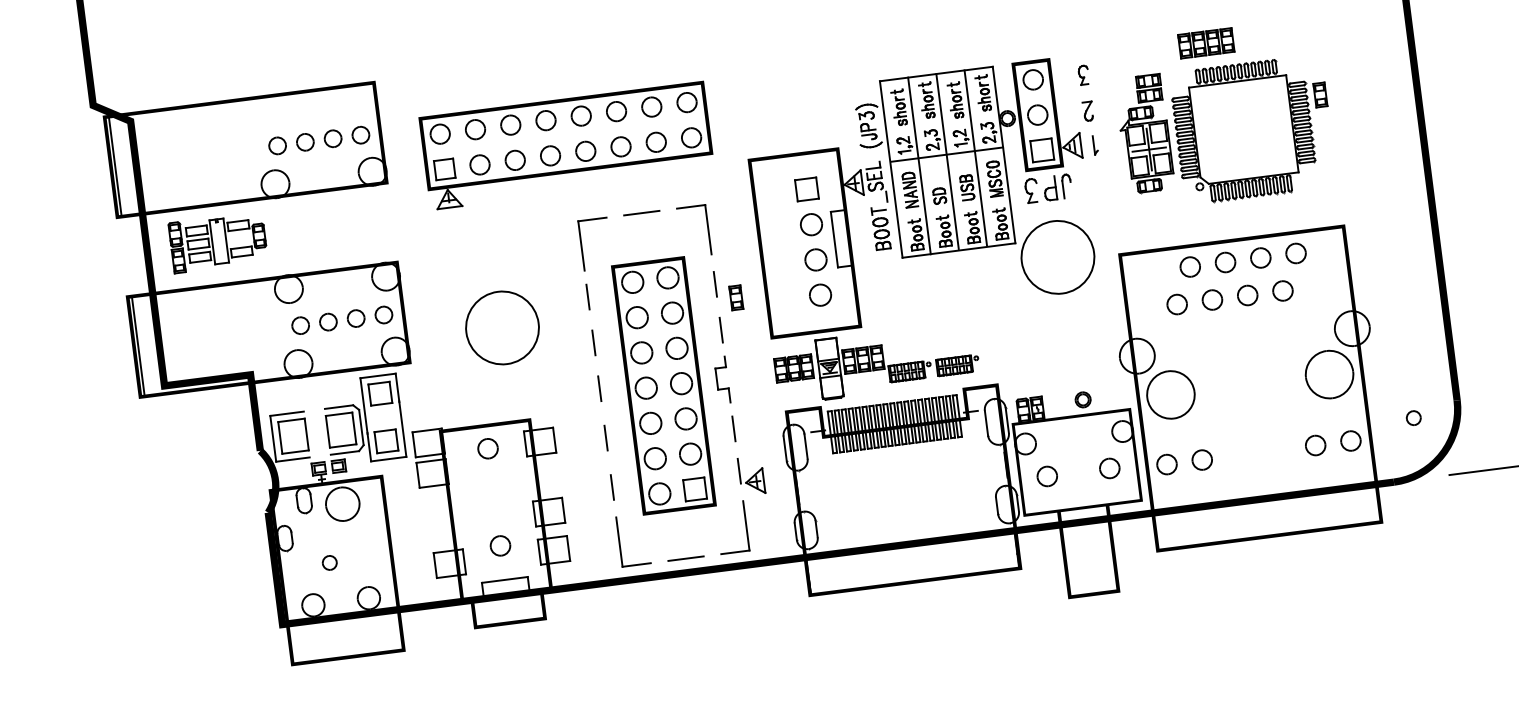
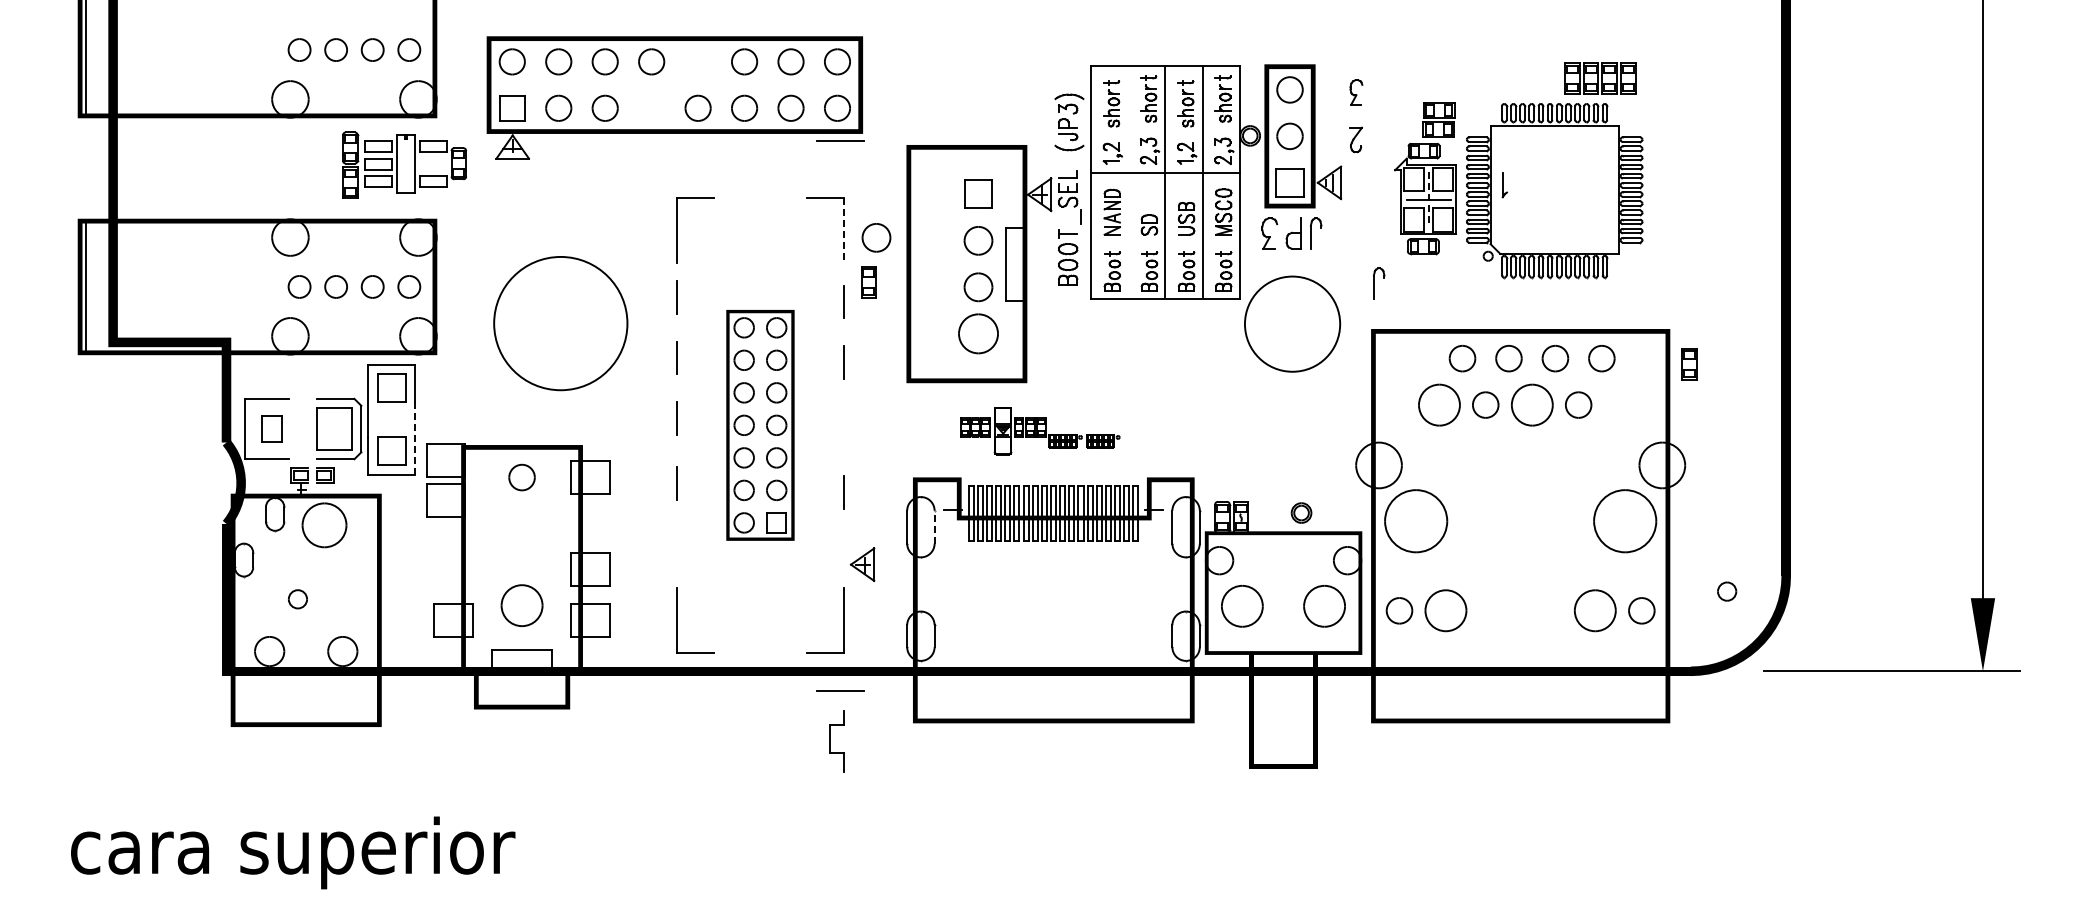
part: (1206, 43) -> (1600, 78), moved
part: (1320, 95) -> (1689, 364), moved
part: (580, 115) -> (697, 61), removed
part: (1095, 145) -> (1504, 185), moved
line: (1149, 150) -> (1428, 200), solid -> dashed
part: (550, 155) -> (651, 107), removed
line: (919, 165) -> (1128, 182), removed
line: (641, 212) -> (840, 140), moved
part: (1119, 218) -> (1379, 283), added
line: (708, 229) -> (844, 230), solid -> dashed
part: (733, 232) -> (876, 237), added
part: (218, 241) -> (404, 164), moved
part: (820, 295) -> (978, 333), size x1.4
part: (1247, 295) -> (1531, 404), size x1.6
part: (736, 298) -> (868, 282), moved
part: (1176, 304) -> (1438, 404), size x1.6
circle: (502, 327) -> (560, 322), size x1.4
part: (877, 363) -> (1040, 431), size x0.6
part: (721, 380) -> (836, 741), moved
part: (663, 386) -> (760, 425), size x0.7
line: (402, 428) -> (414, 437), solid -> dashed
part: (293, 435) -> (271, 428), size x0.6
line: (805, 445) -> (934, 526), solid -> dashed
part: (1315, 445) -> (1595, 610), size x1.6
part: (1201, 459) -> (1445, 610), size x1.6
part: (1109, 468) -> (1324, 606), size x1.6
line: (739, 471) -> (844, 548), removed
part: (1047, 476) -> (1242, 606), size x1.6
line: (612, 487) -> (676, 548), removed
part: (500, 545) -> (521, 605), size x1.6
line: (686, 558) -> (840, 690), moved

